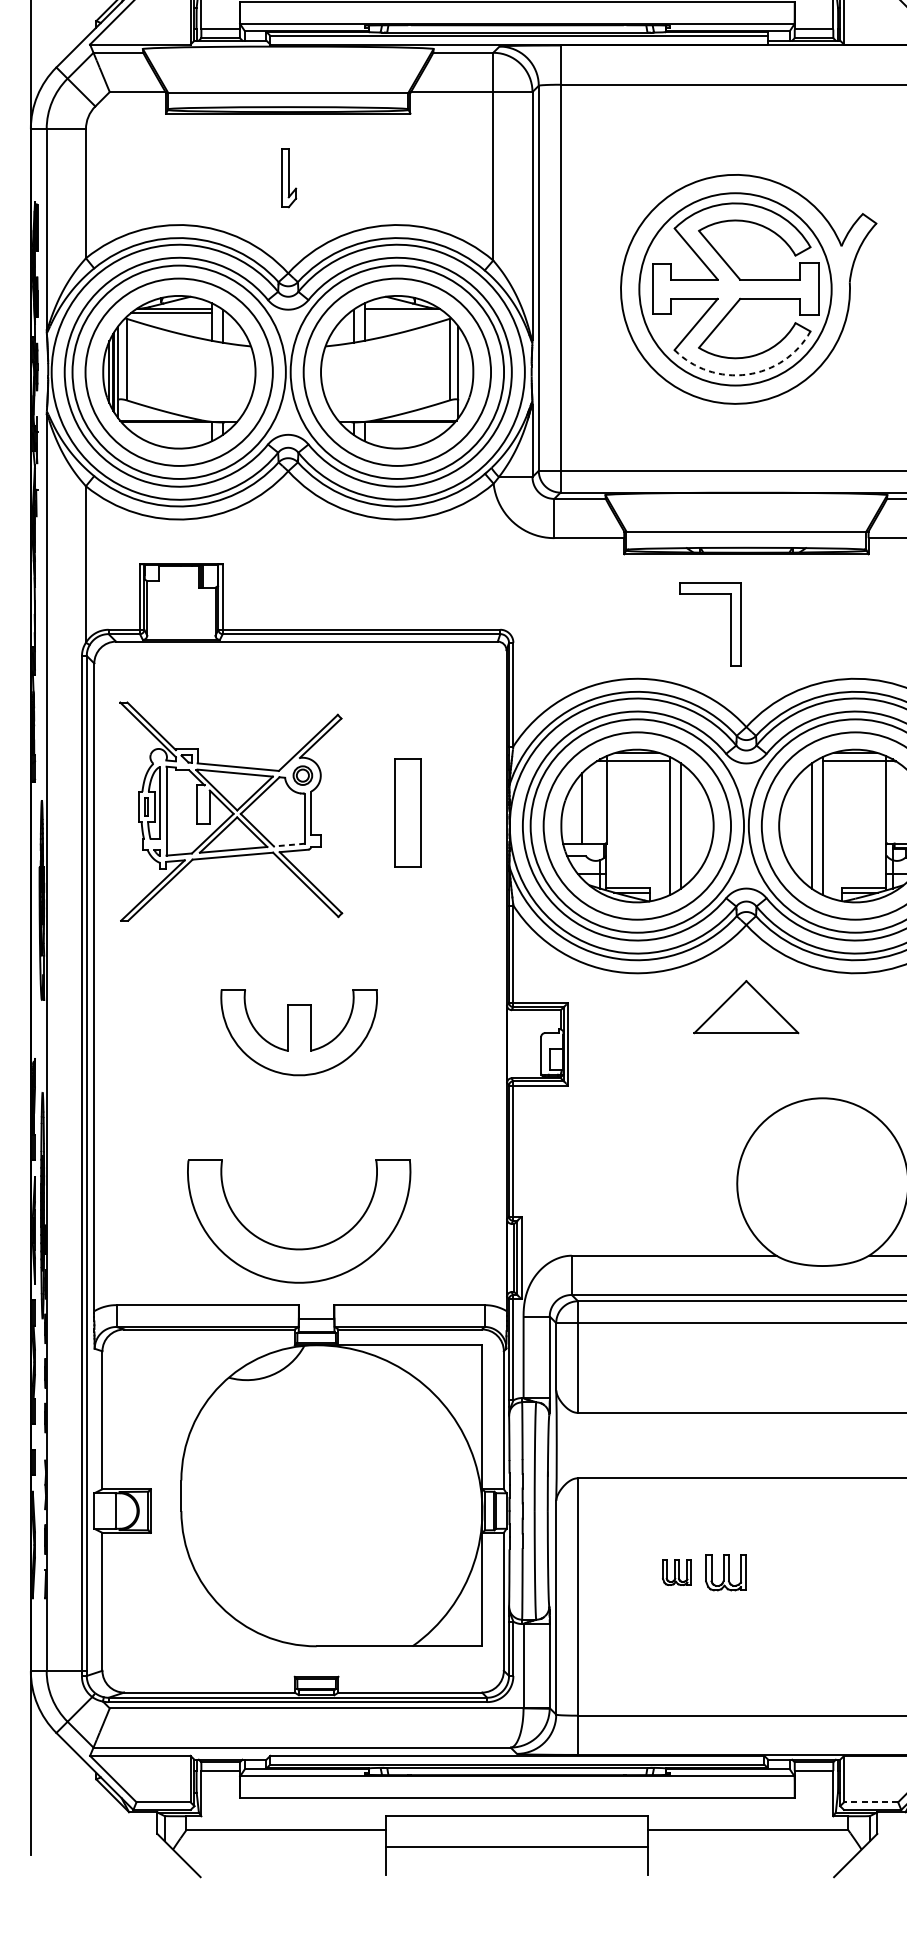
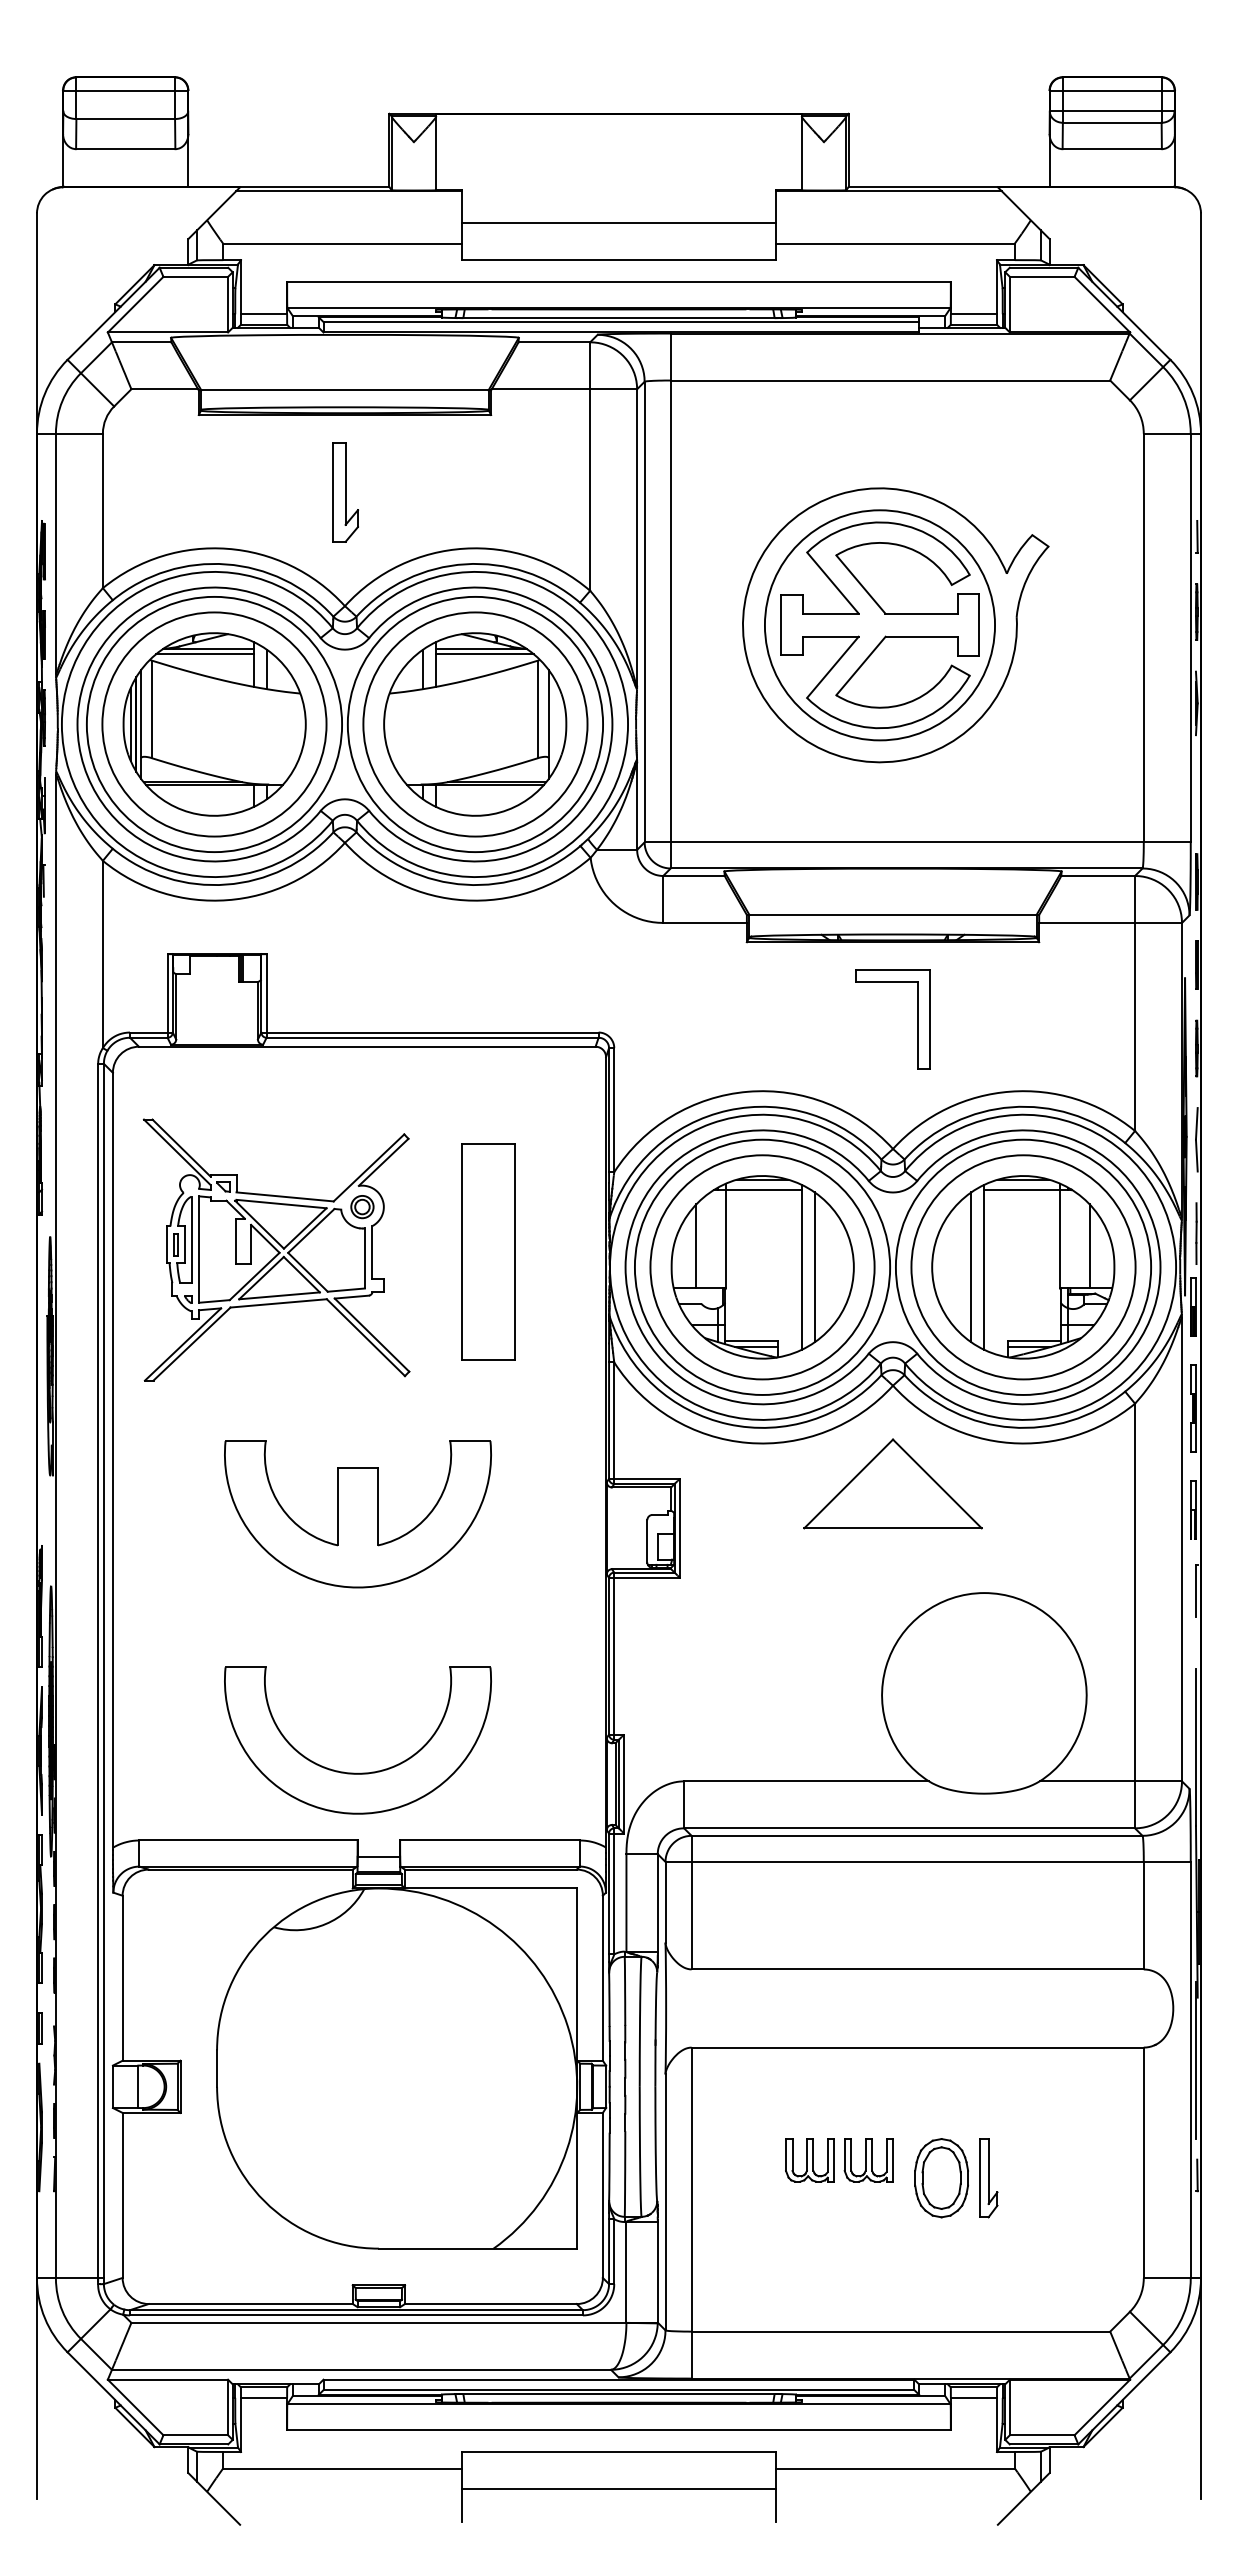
part: (288, 178) -> (345, 492), size x1.43
line: (404, 313) -> (484, 654), added
arc: (746, 374) -> (893, 727), dashed -> solid
part: (730, 624) -> (917, 1019), moved
part: (408, 812) -> (488, 1251), size x1.67
line: (289, 845) -> (346, 1290), dashed -> solid
part: (745, 1006) -> (892, 1483), size x1.43
part: (298, 1032) -> (357, 1514), size x1.43
part: (676, 1572) -> (809, 2160), size x1.43
part: (786, 1587) -> (941, 2178), added
part: (826, 1587) -> (988, 2178), added
line: (870, 1802) -> (1041, 2435), dashed -> solid

